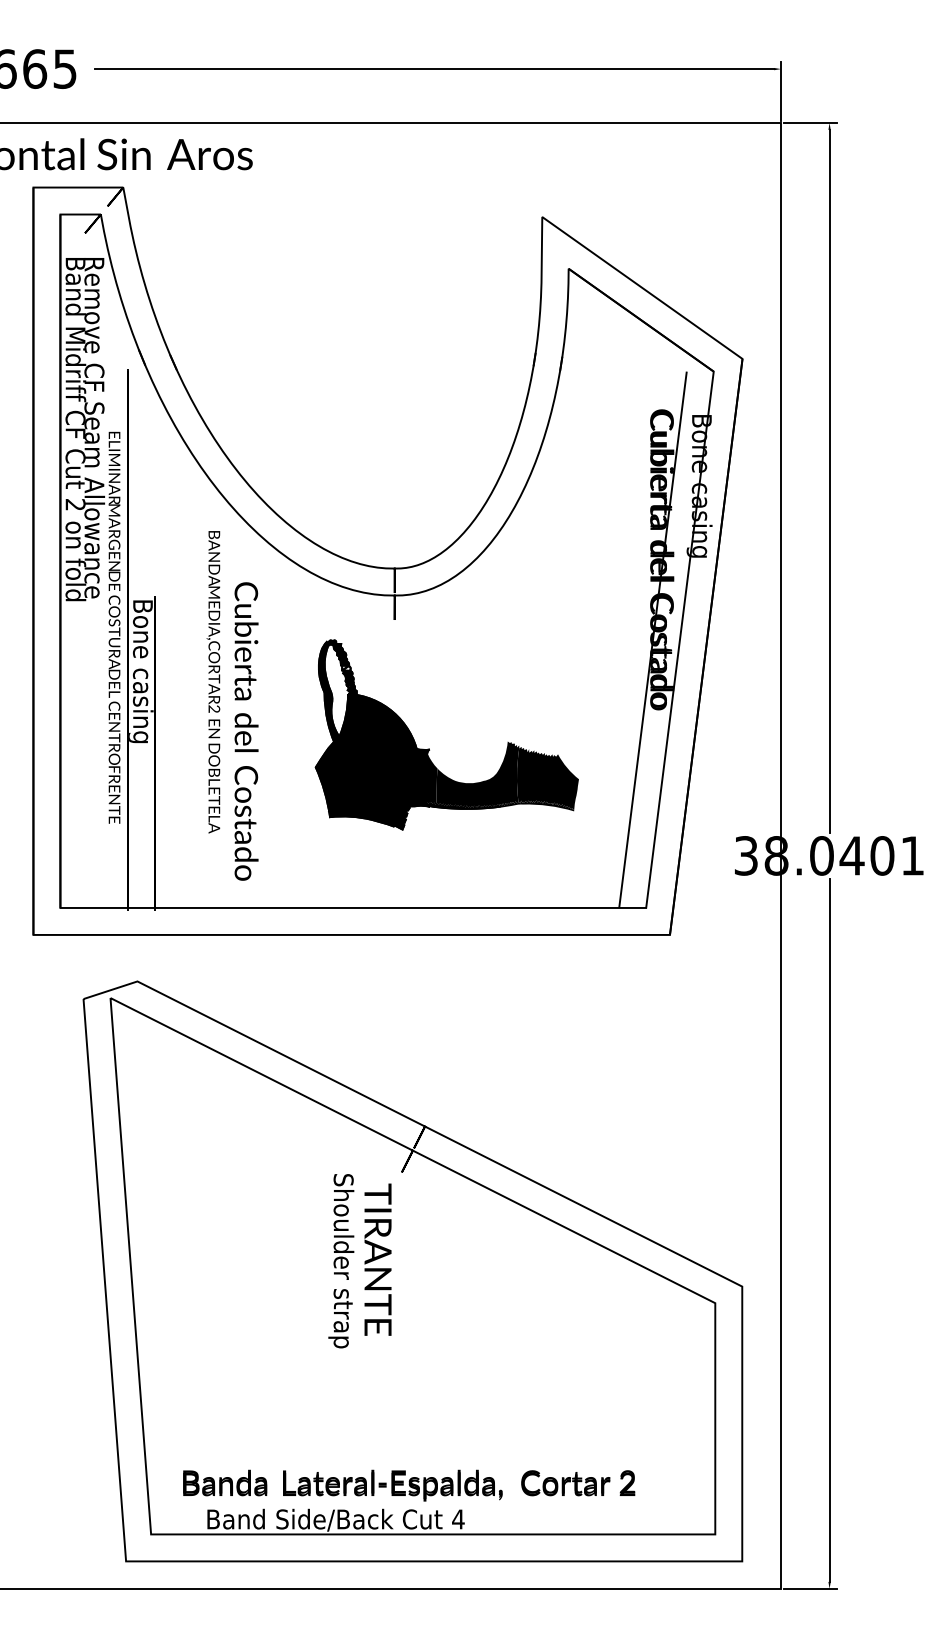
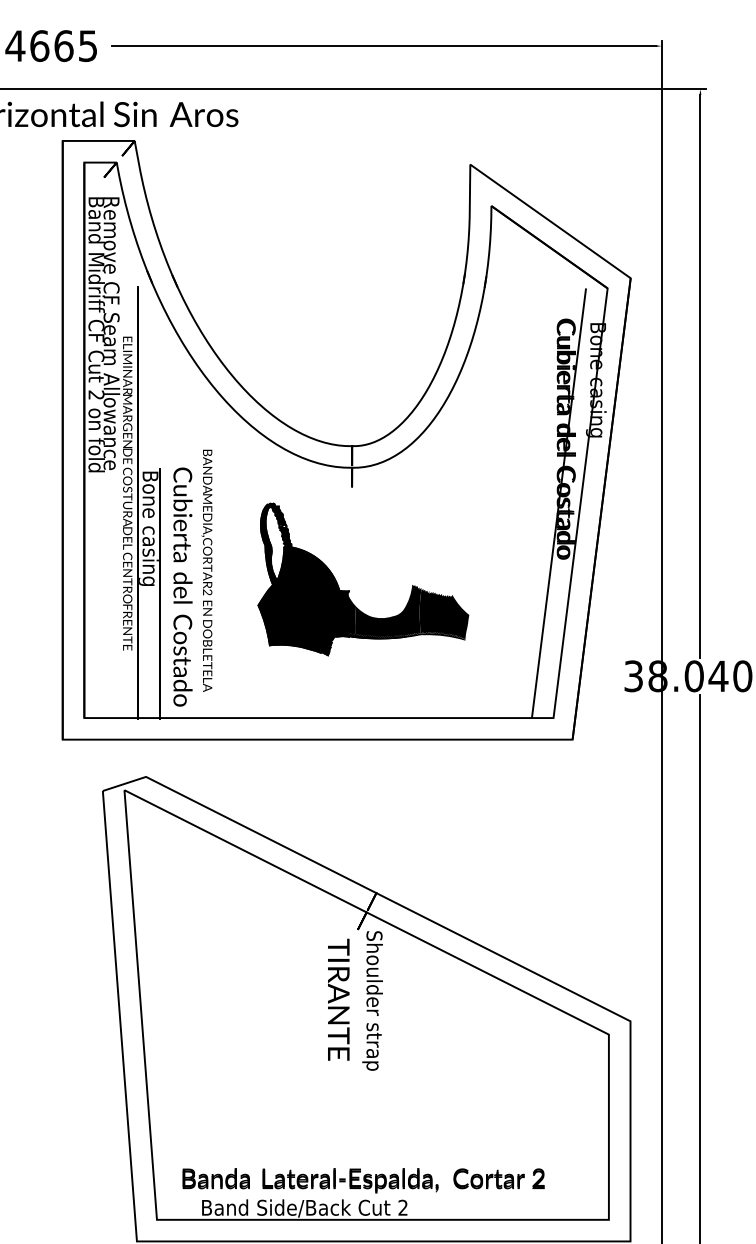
text: (213, 682) -> (206, 571), moved
text: (246, 731) -> (182, 587), moved
part: (429, 748) -> (349, 590), moved
text: (341, 1261) -> (372, 1001), moved
text: (458, 1519) -> (403, 1207), 4 -> 2

